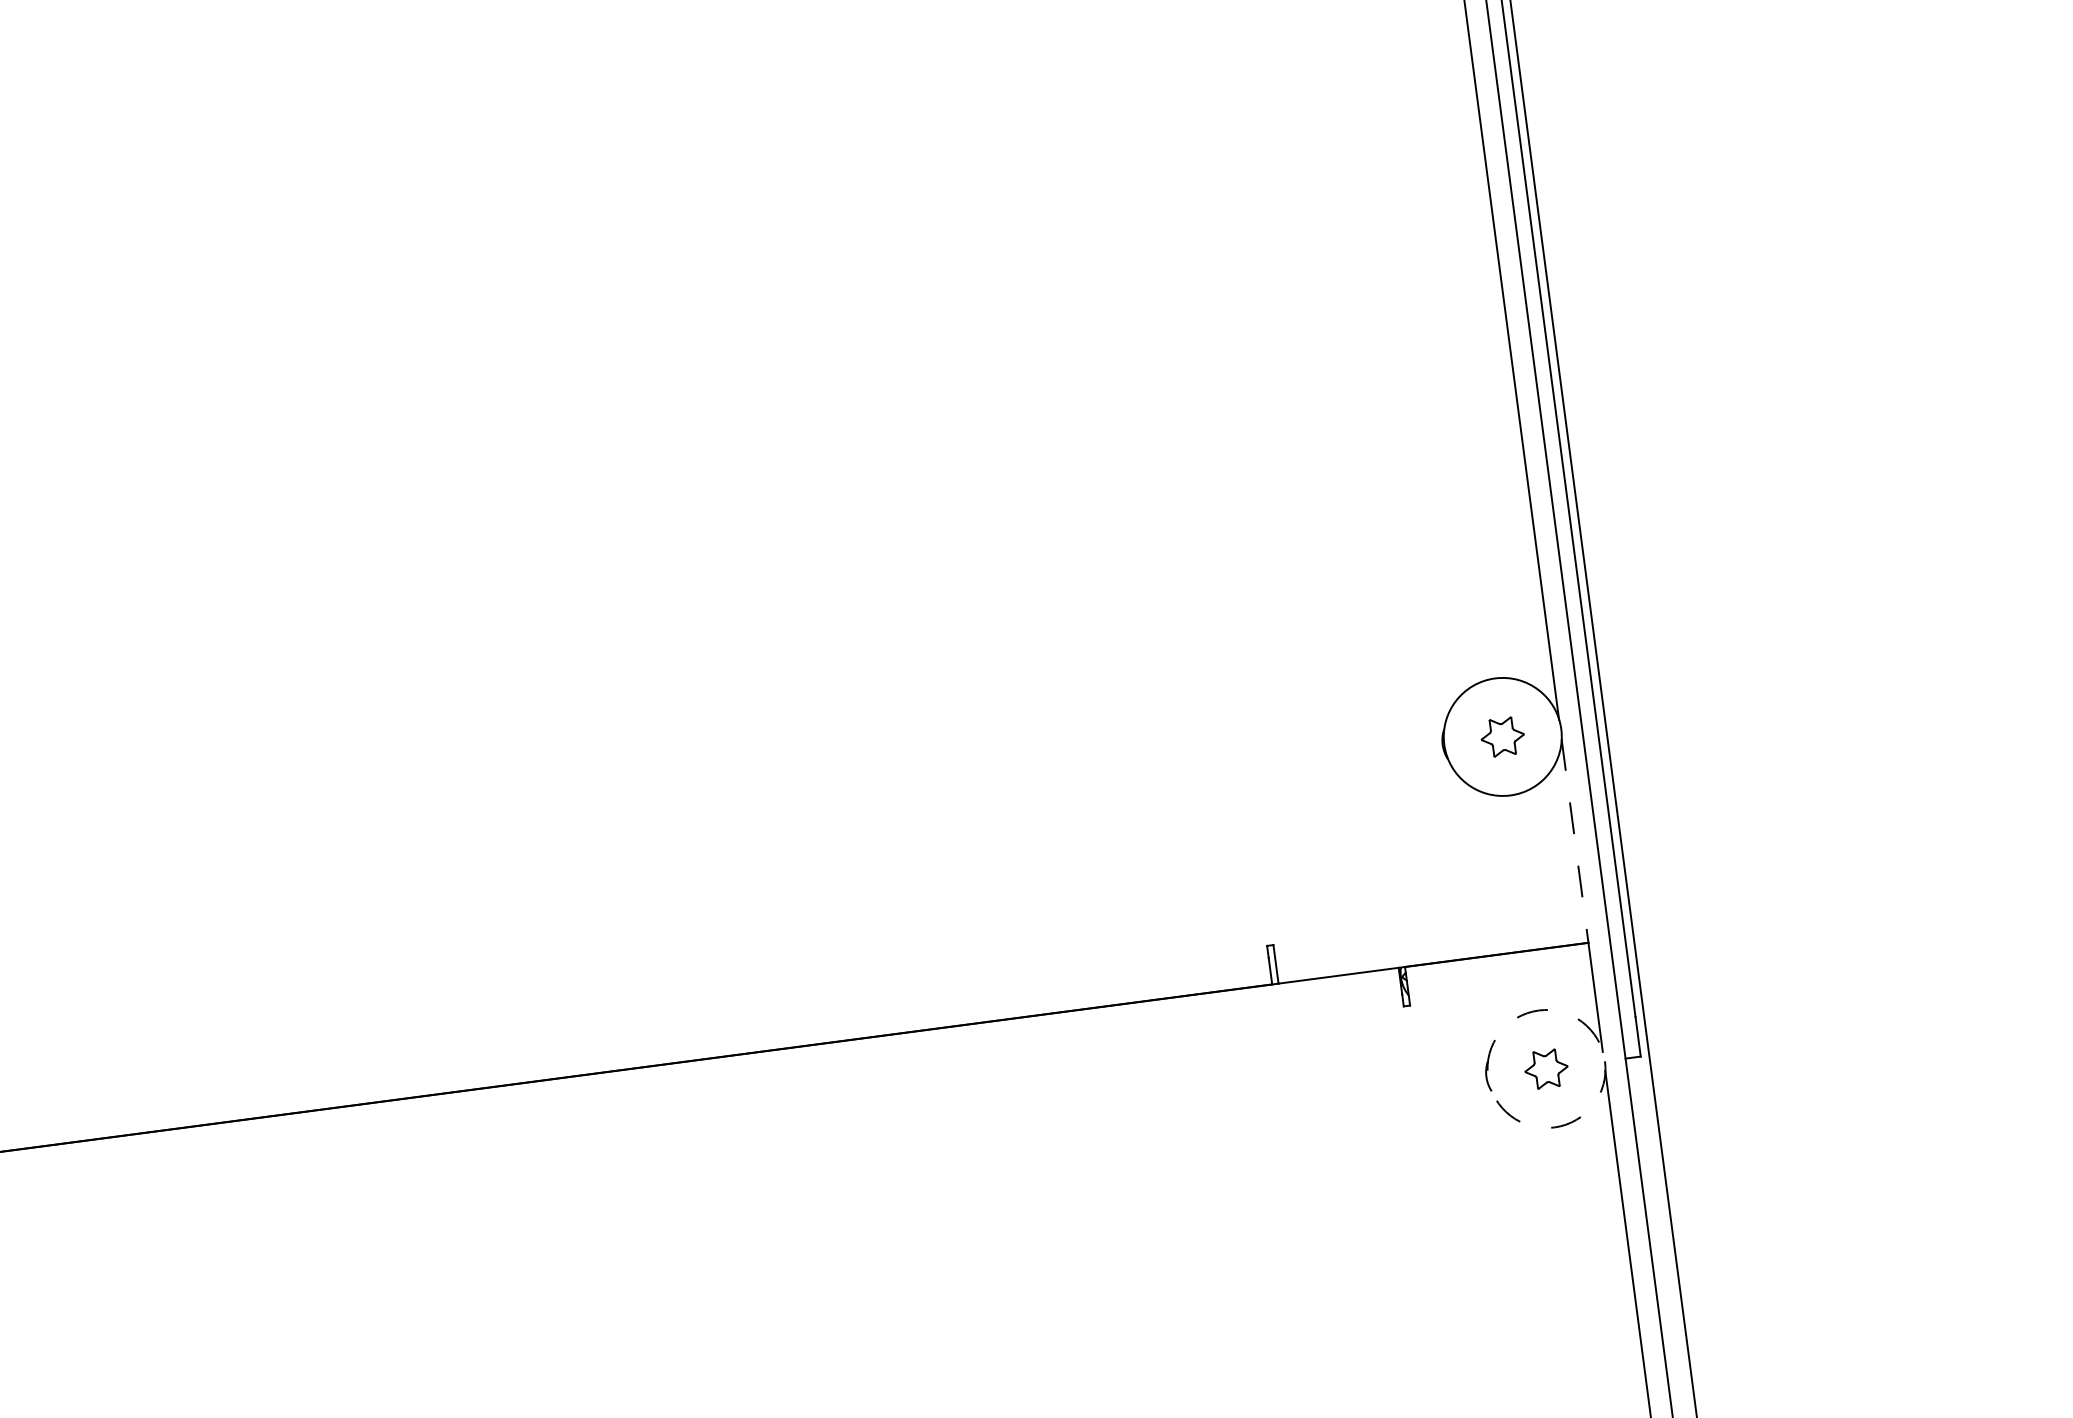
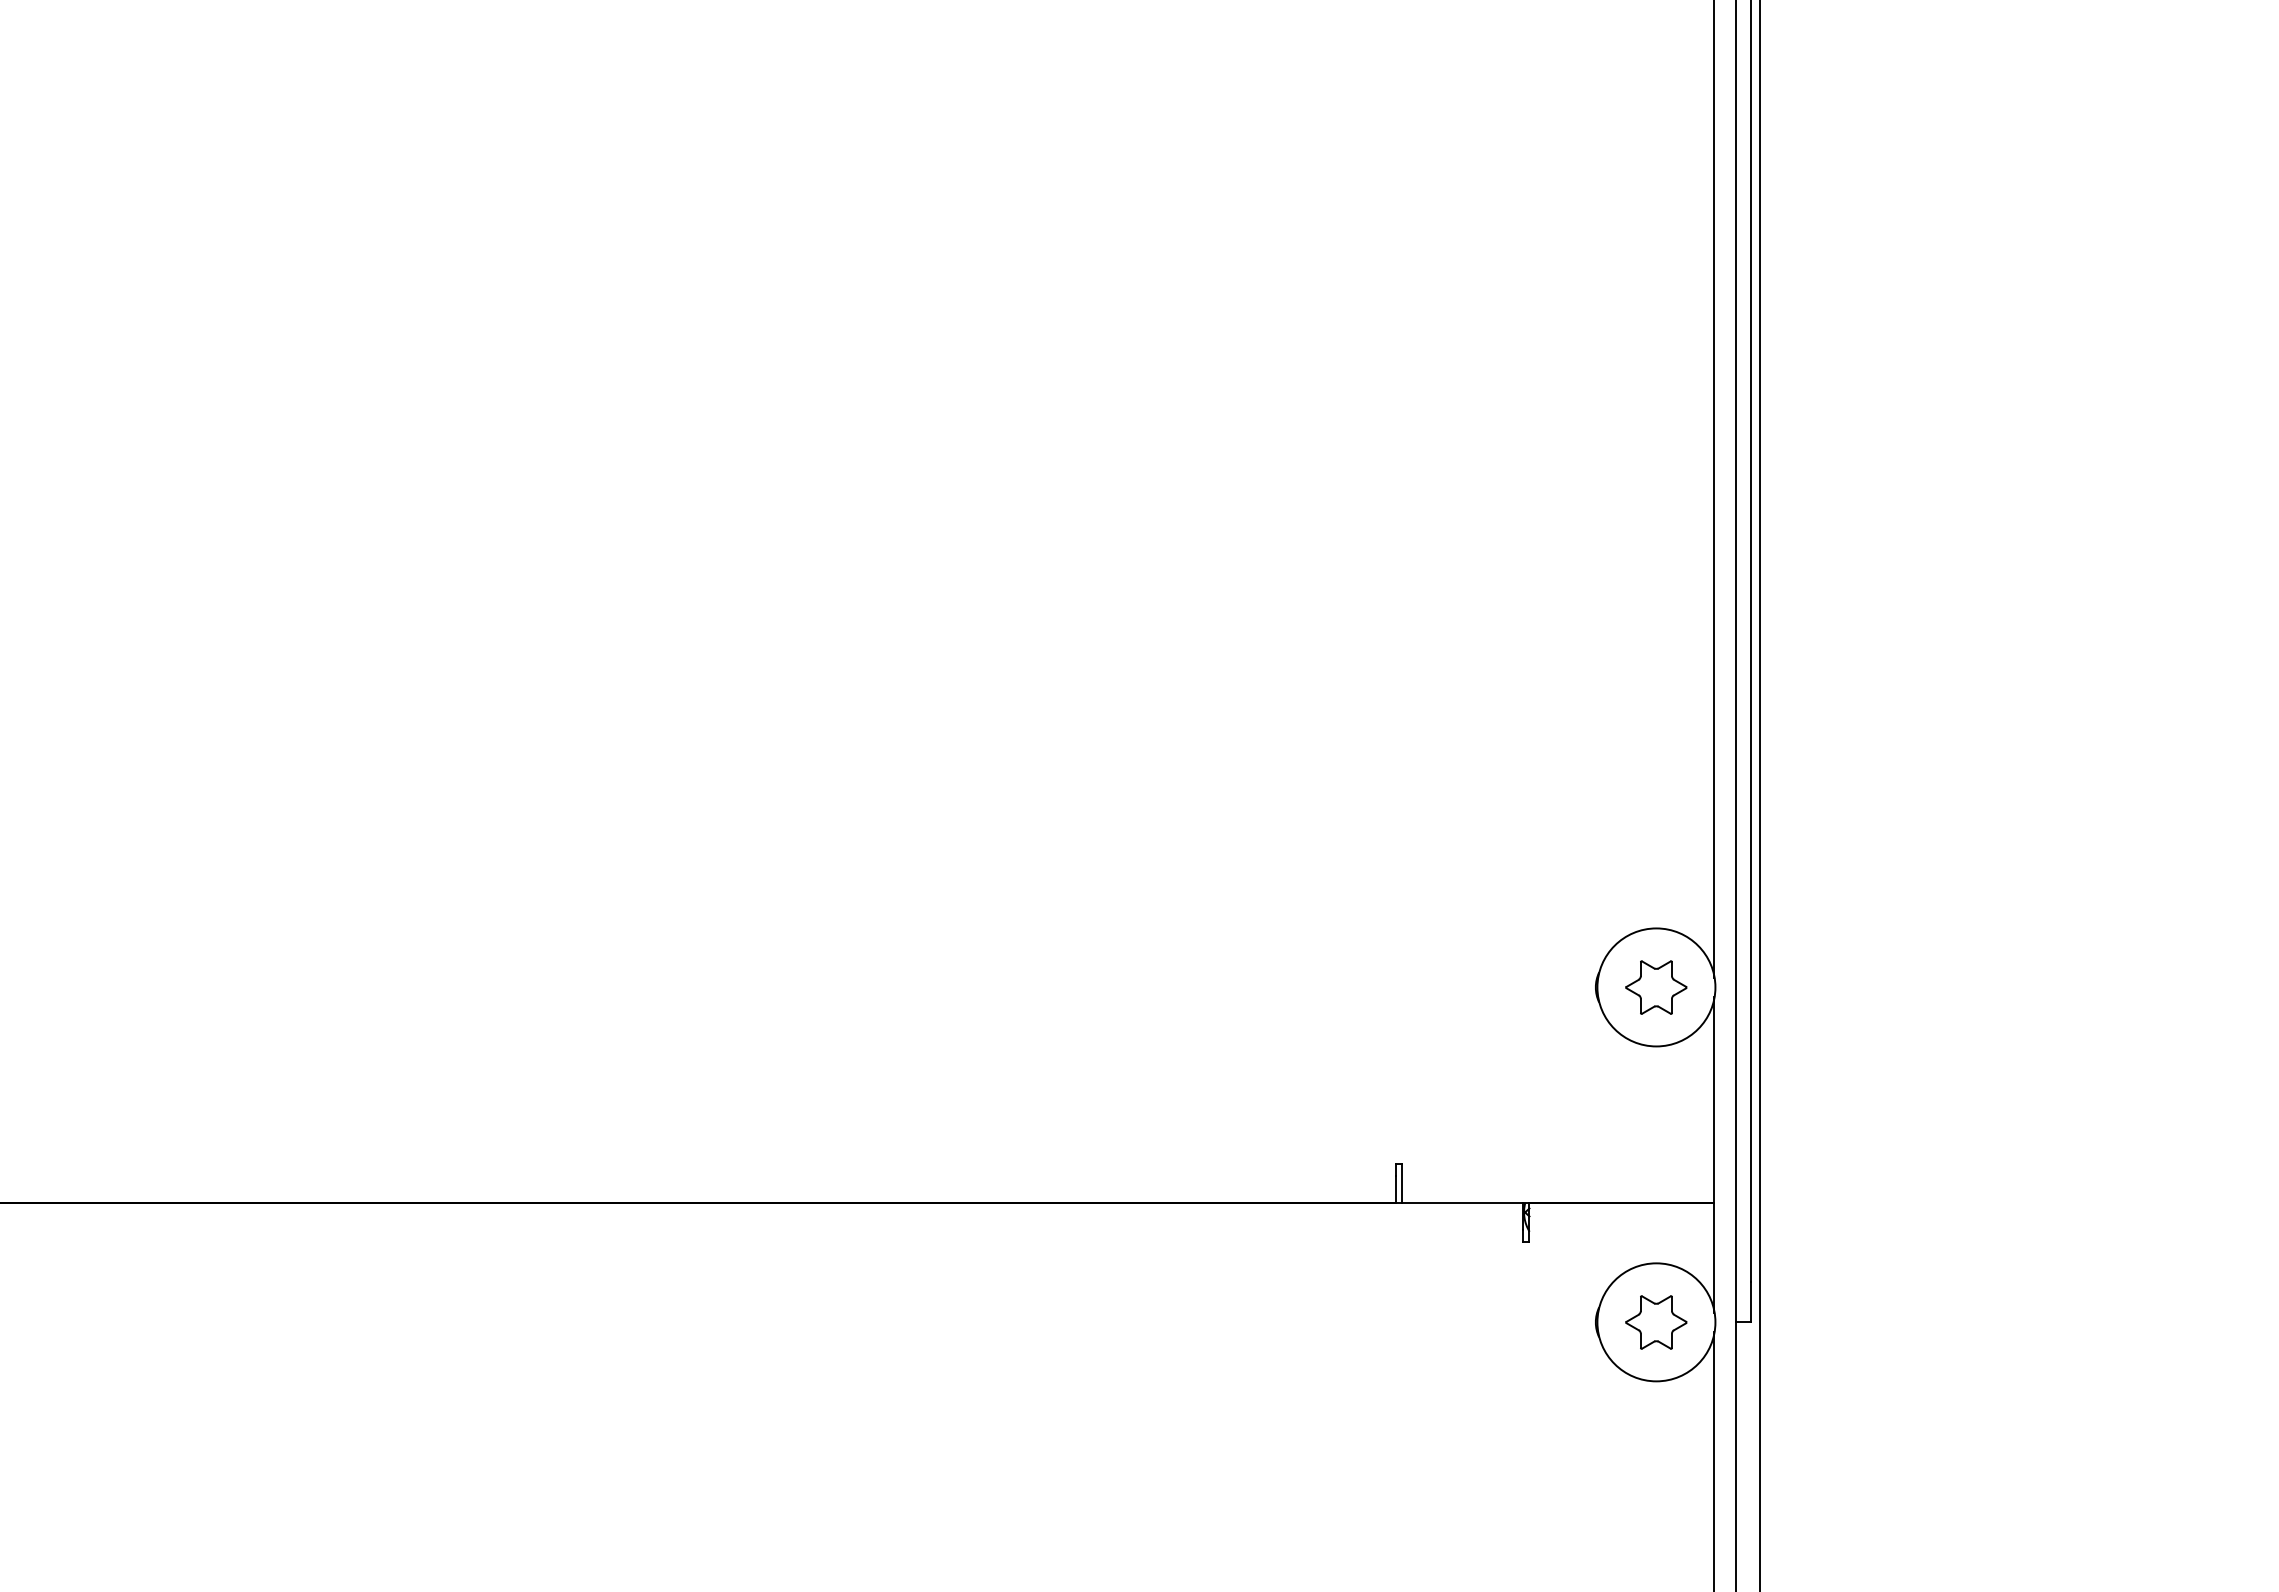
part: (1502, 737) -> (1656, 987), size x1.43
line: (1575, 841) -> (1714, 1100), dashed -> solid
circle: (1546, 1069) -> (1656, 1322), dashed -> solid
part: (1546, 1069) -> (1656, 1322), size x1.43

